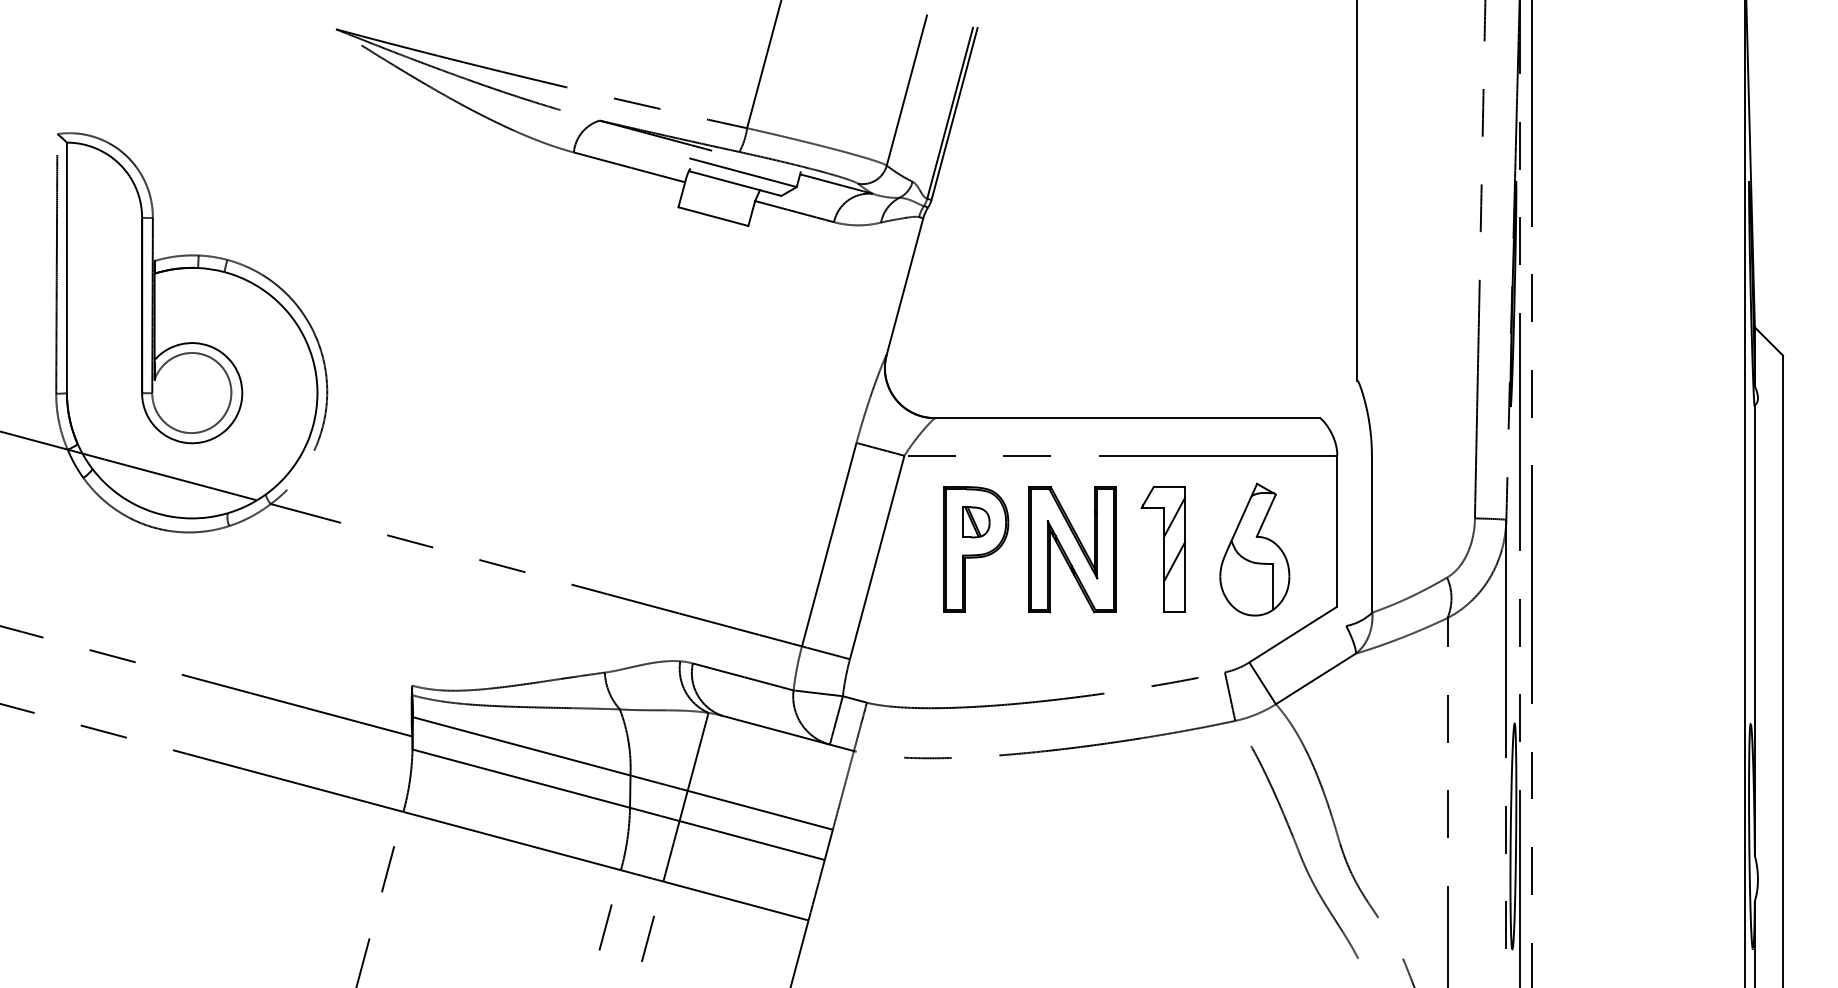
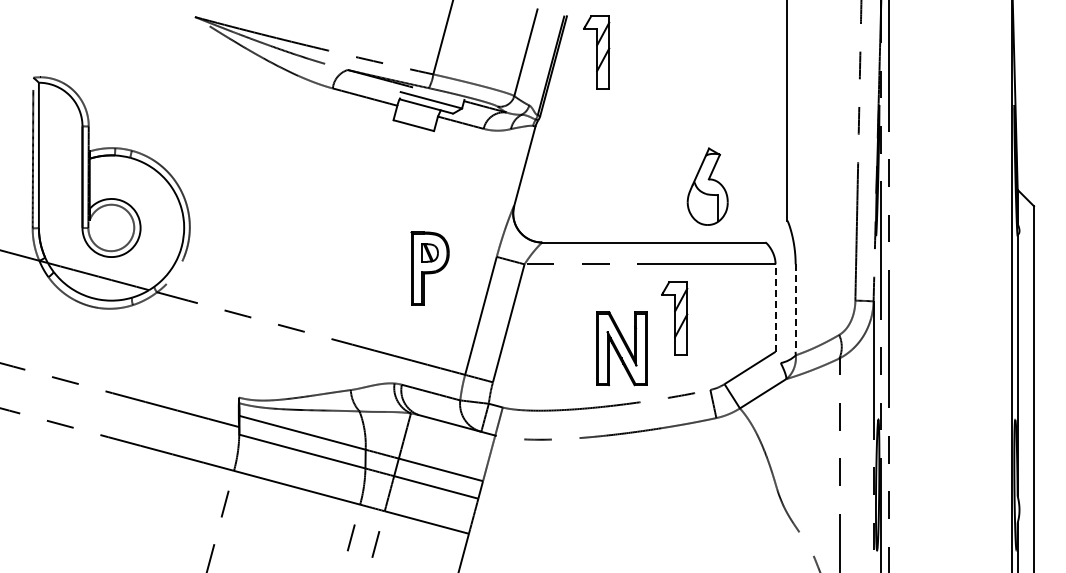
part: (1028, 90) -> (596, 52), added
line: (1337, 531) -> (775, 308), solid -> dashed
line: (1371, 531) -> (795, 308), solid -> dashed
part: (975, 549) -> (429, 268), moved
part: (1071, 549) -> (621, 348), moved
part: (1254, 549) -> (707, 186), moved
curve: (1300, 850) -> (754, 493), removed

